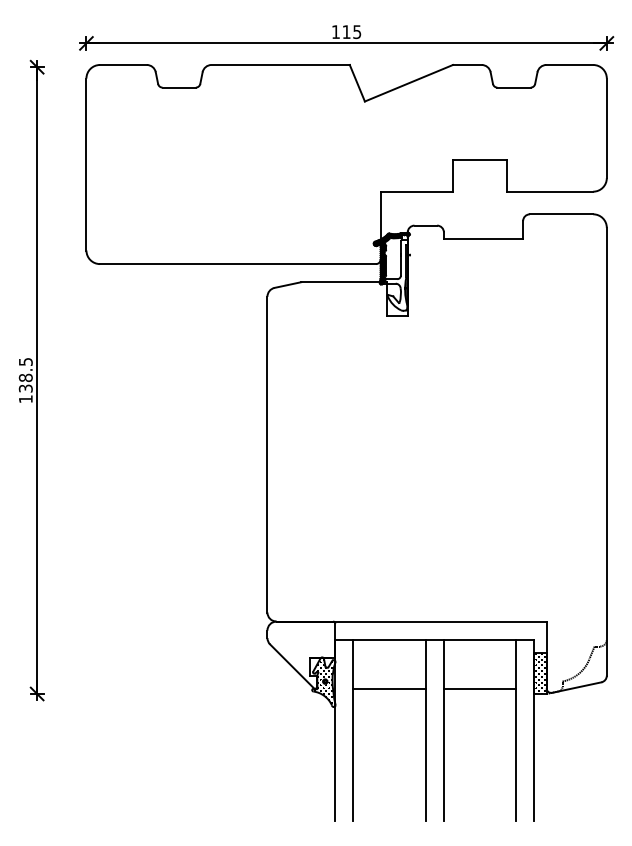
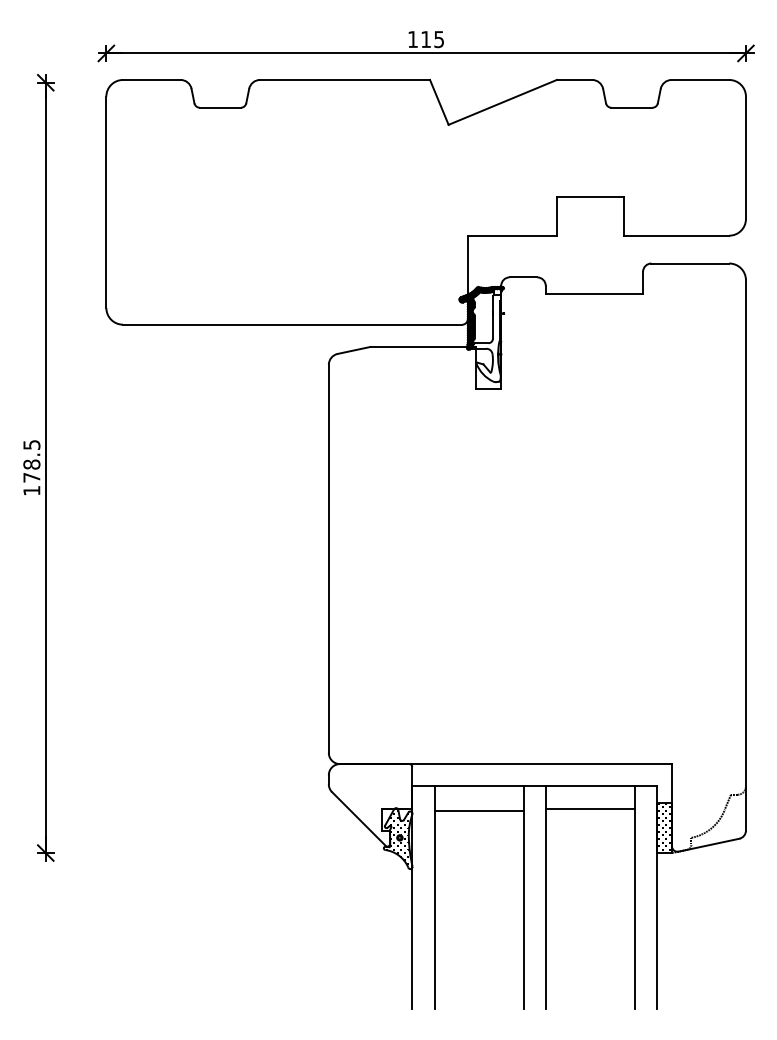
text: (25, 388) -> (31, 477), 138.5 -> 178.5
line: (389, 689) -> (478, 810), moved
line: (479, 689) -> (589, 808), moved

